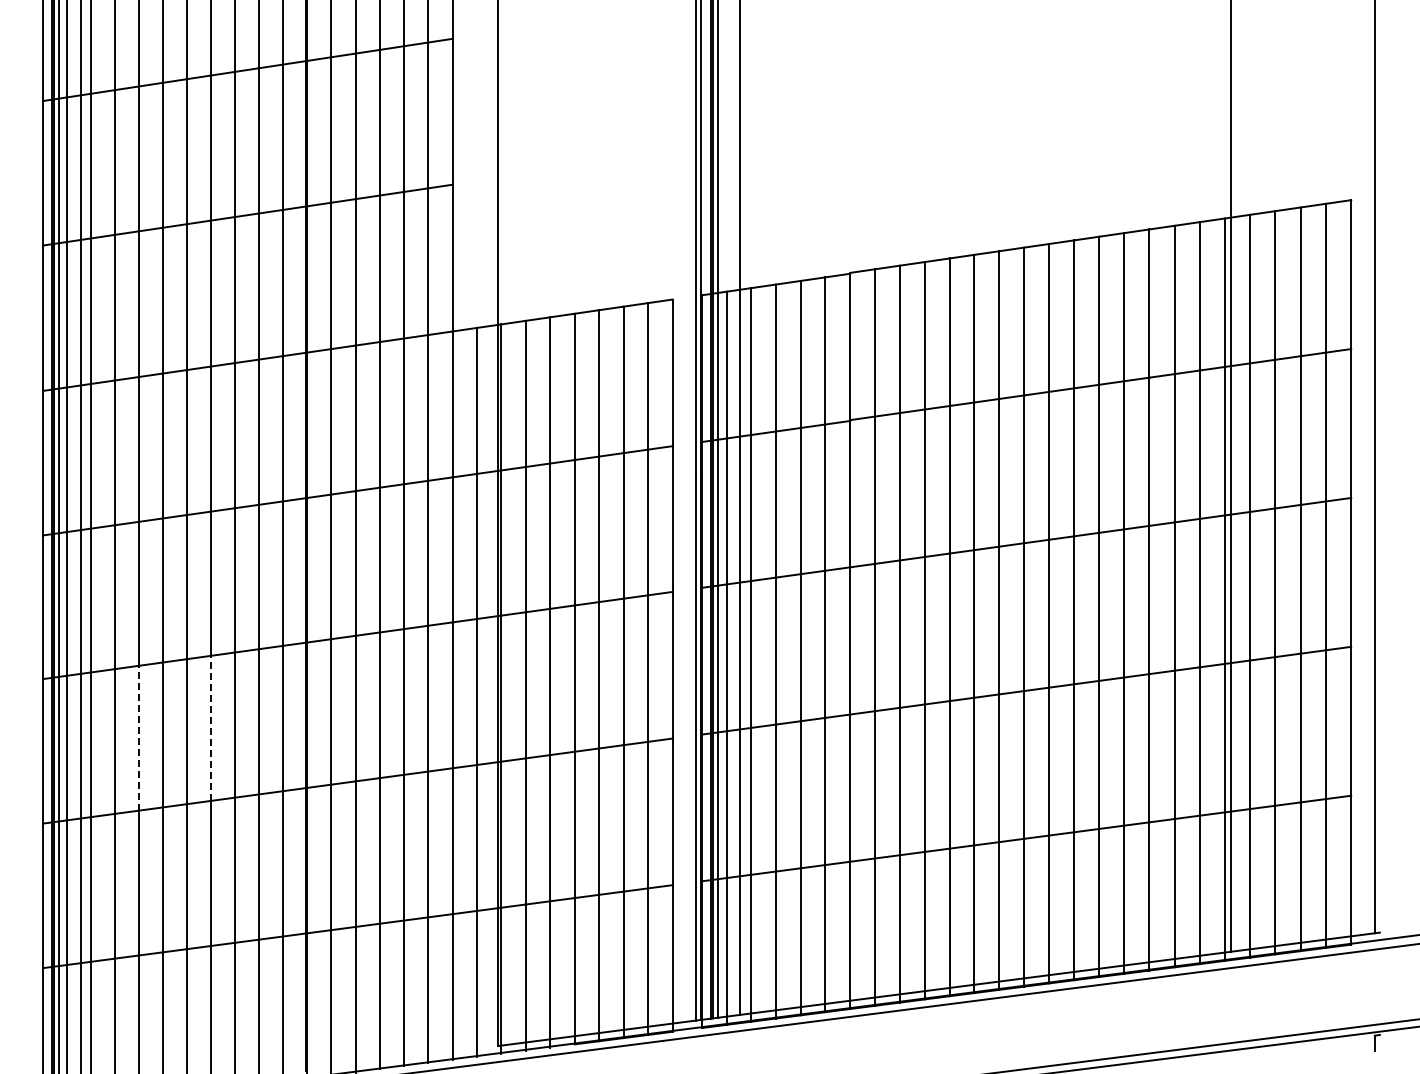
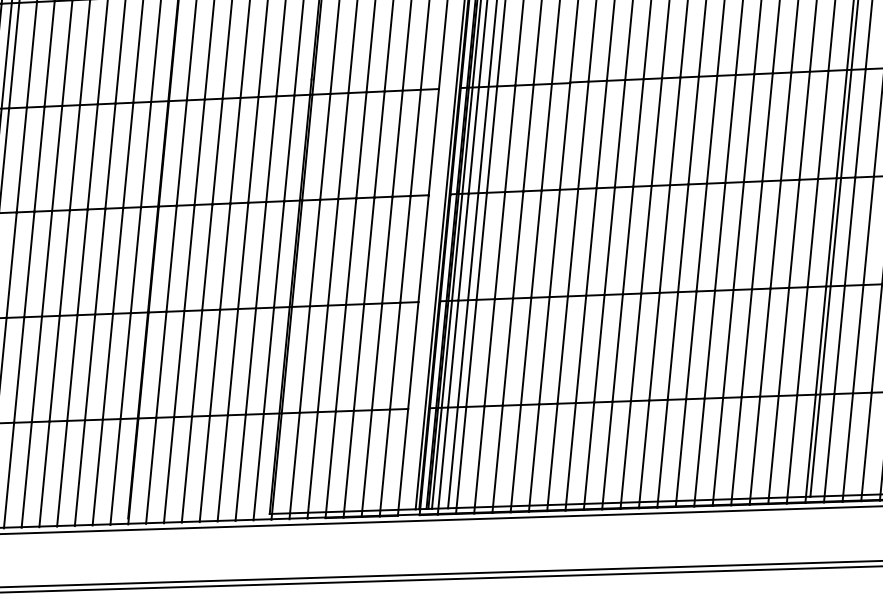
line: (210, 728) -> (82, 262), dashed -> solid
line: (138, 738) -> (29, 264), dashed -> solid

